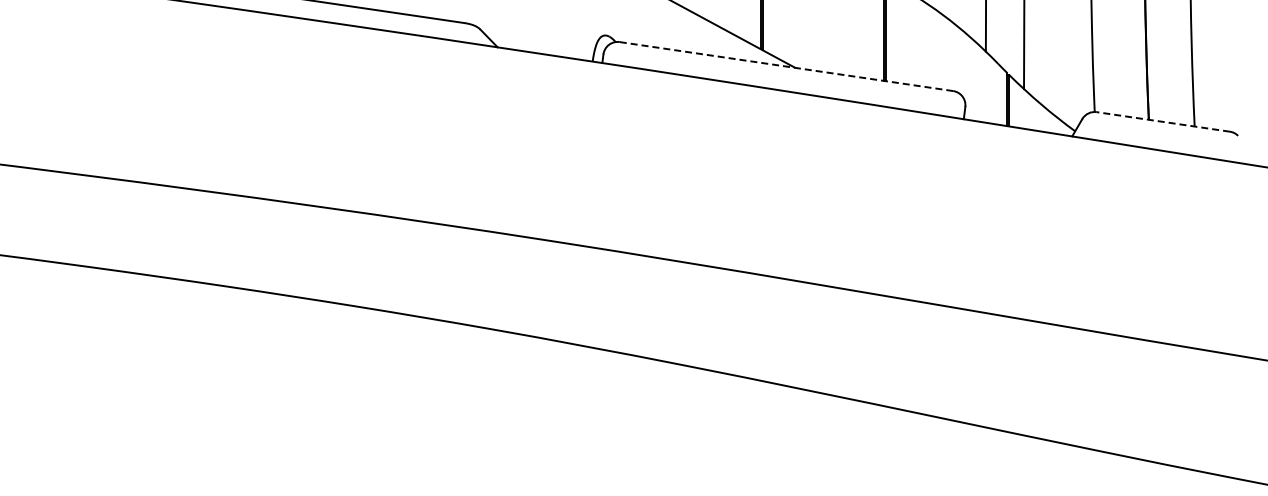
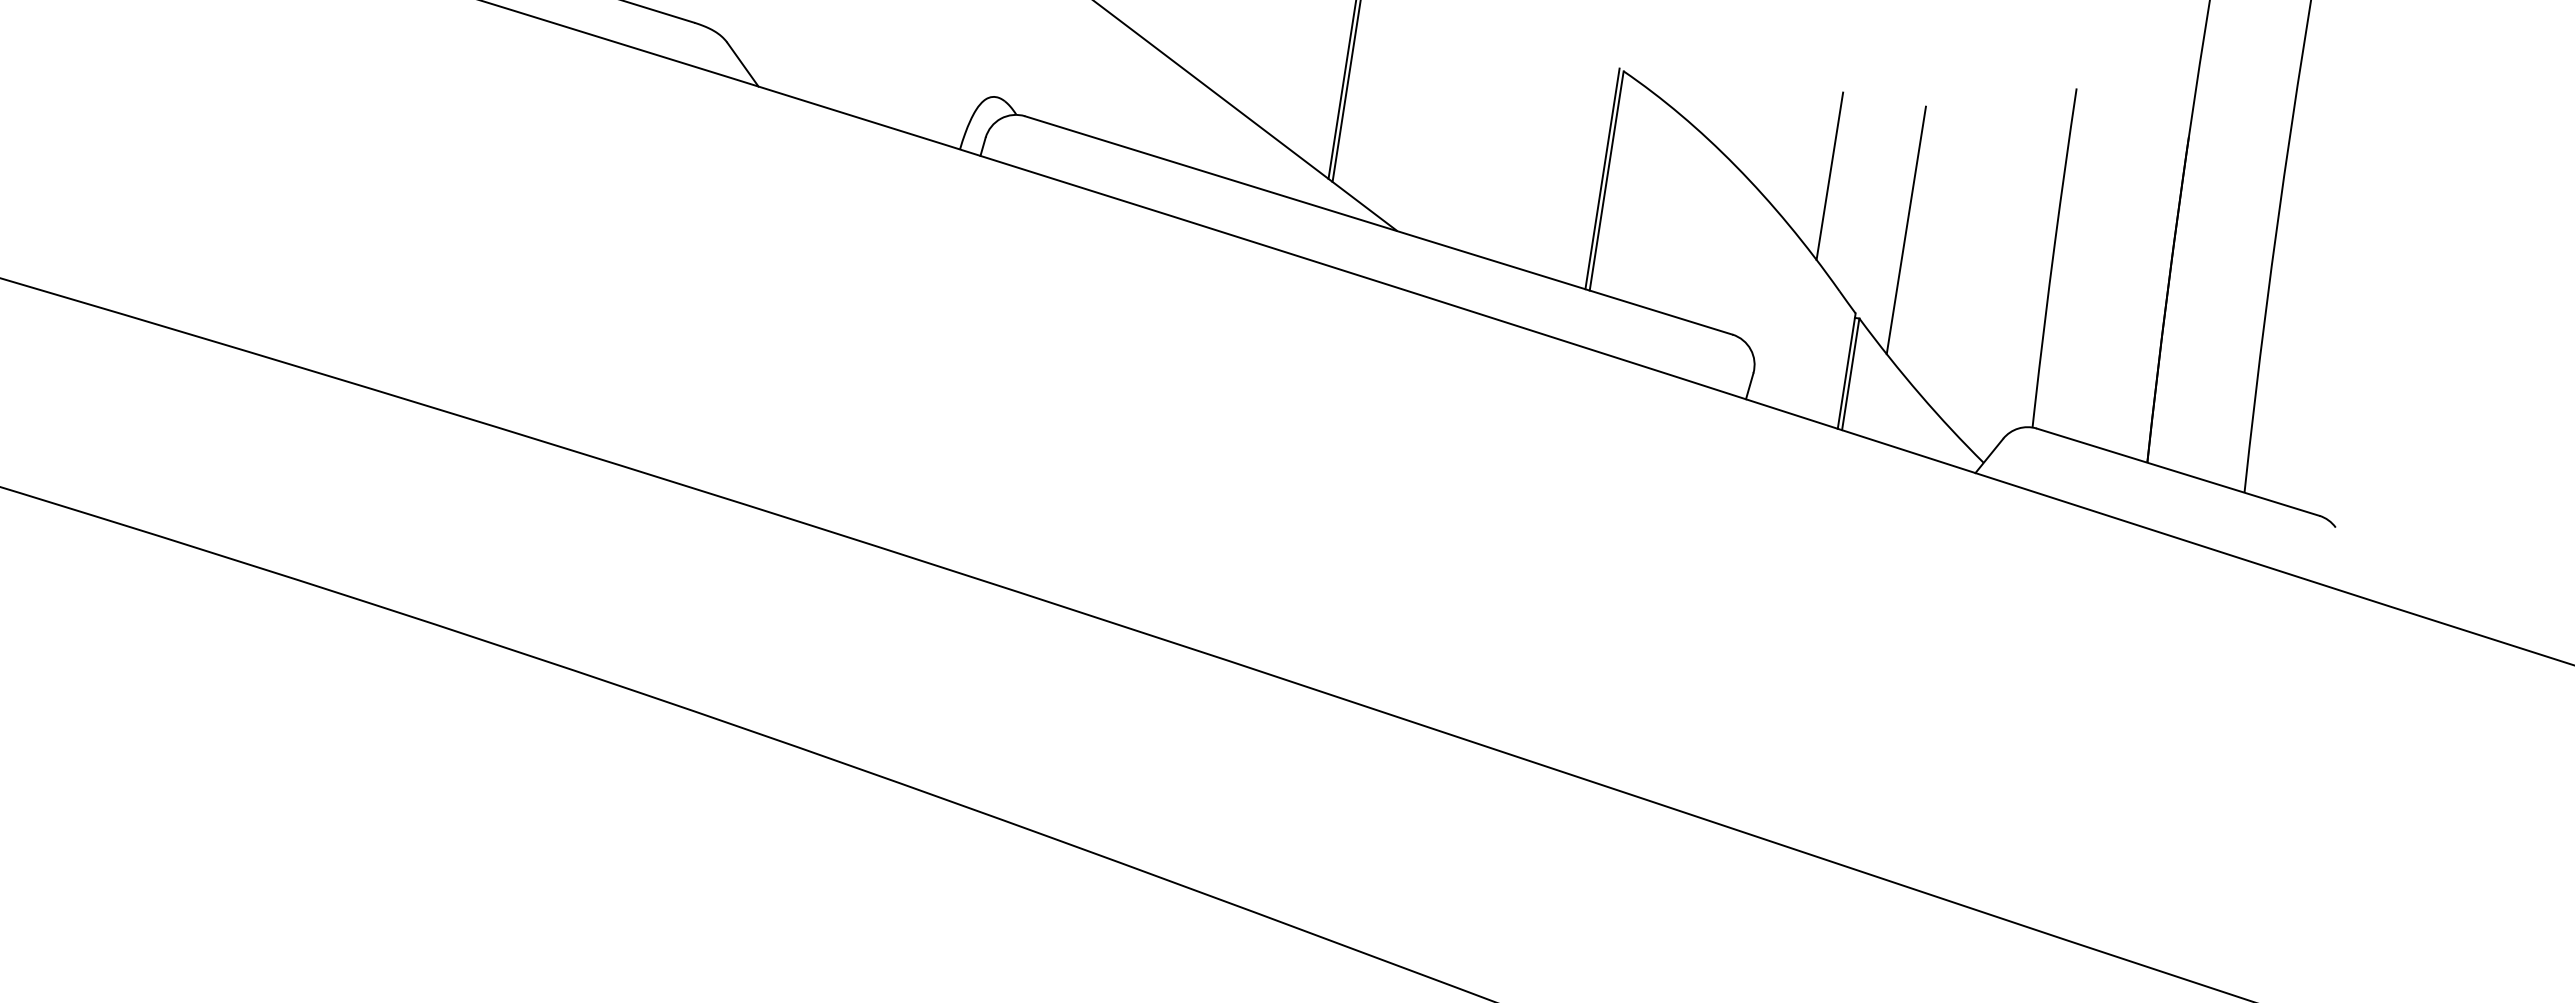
line: (786, 66) -> (1378, 225), dashed -> solid
line: (1162, 121) -> (2176, 470), dashed -> solid

